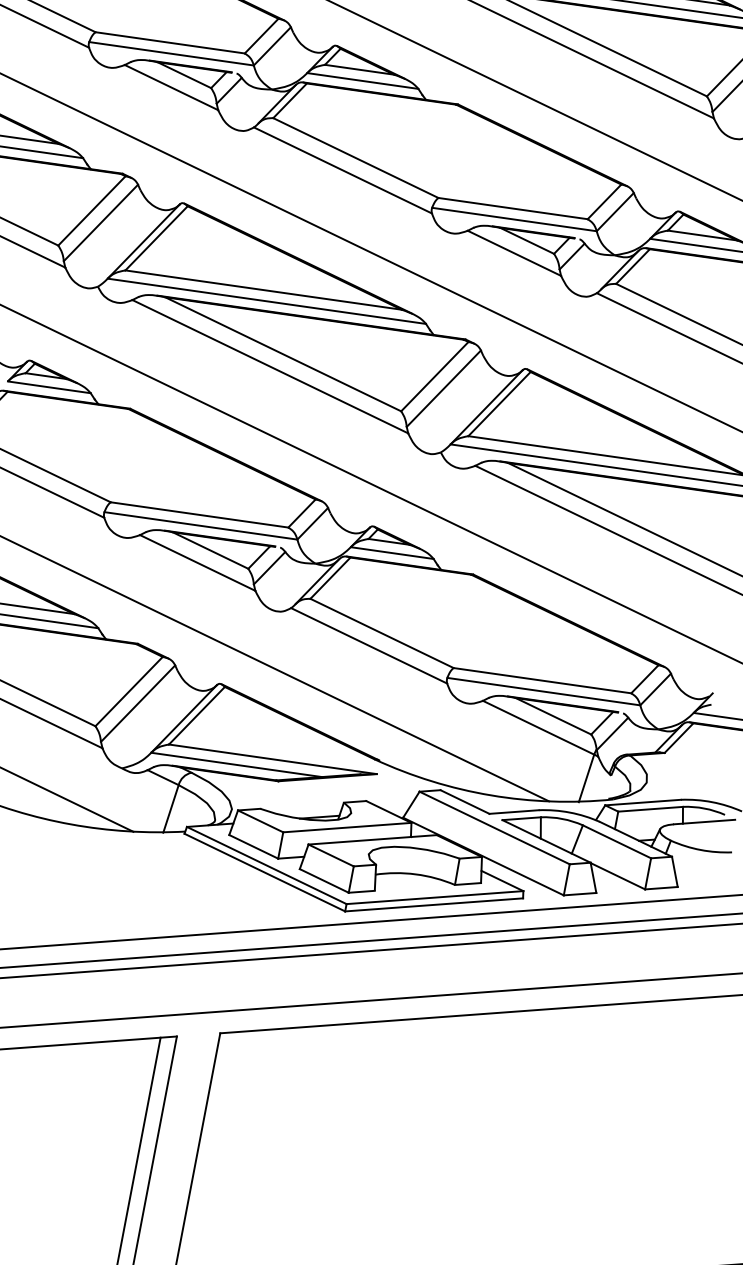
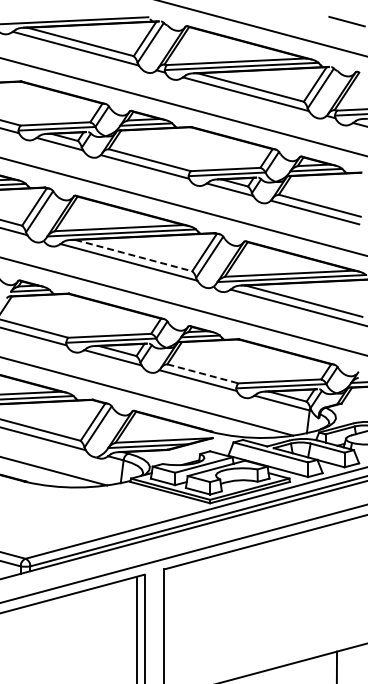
line: (282, 353) -> (133, 255), solid -> dashed
line: (381, 632) -> (202, 373), solid -> dashed

